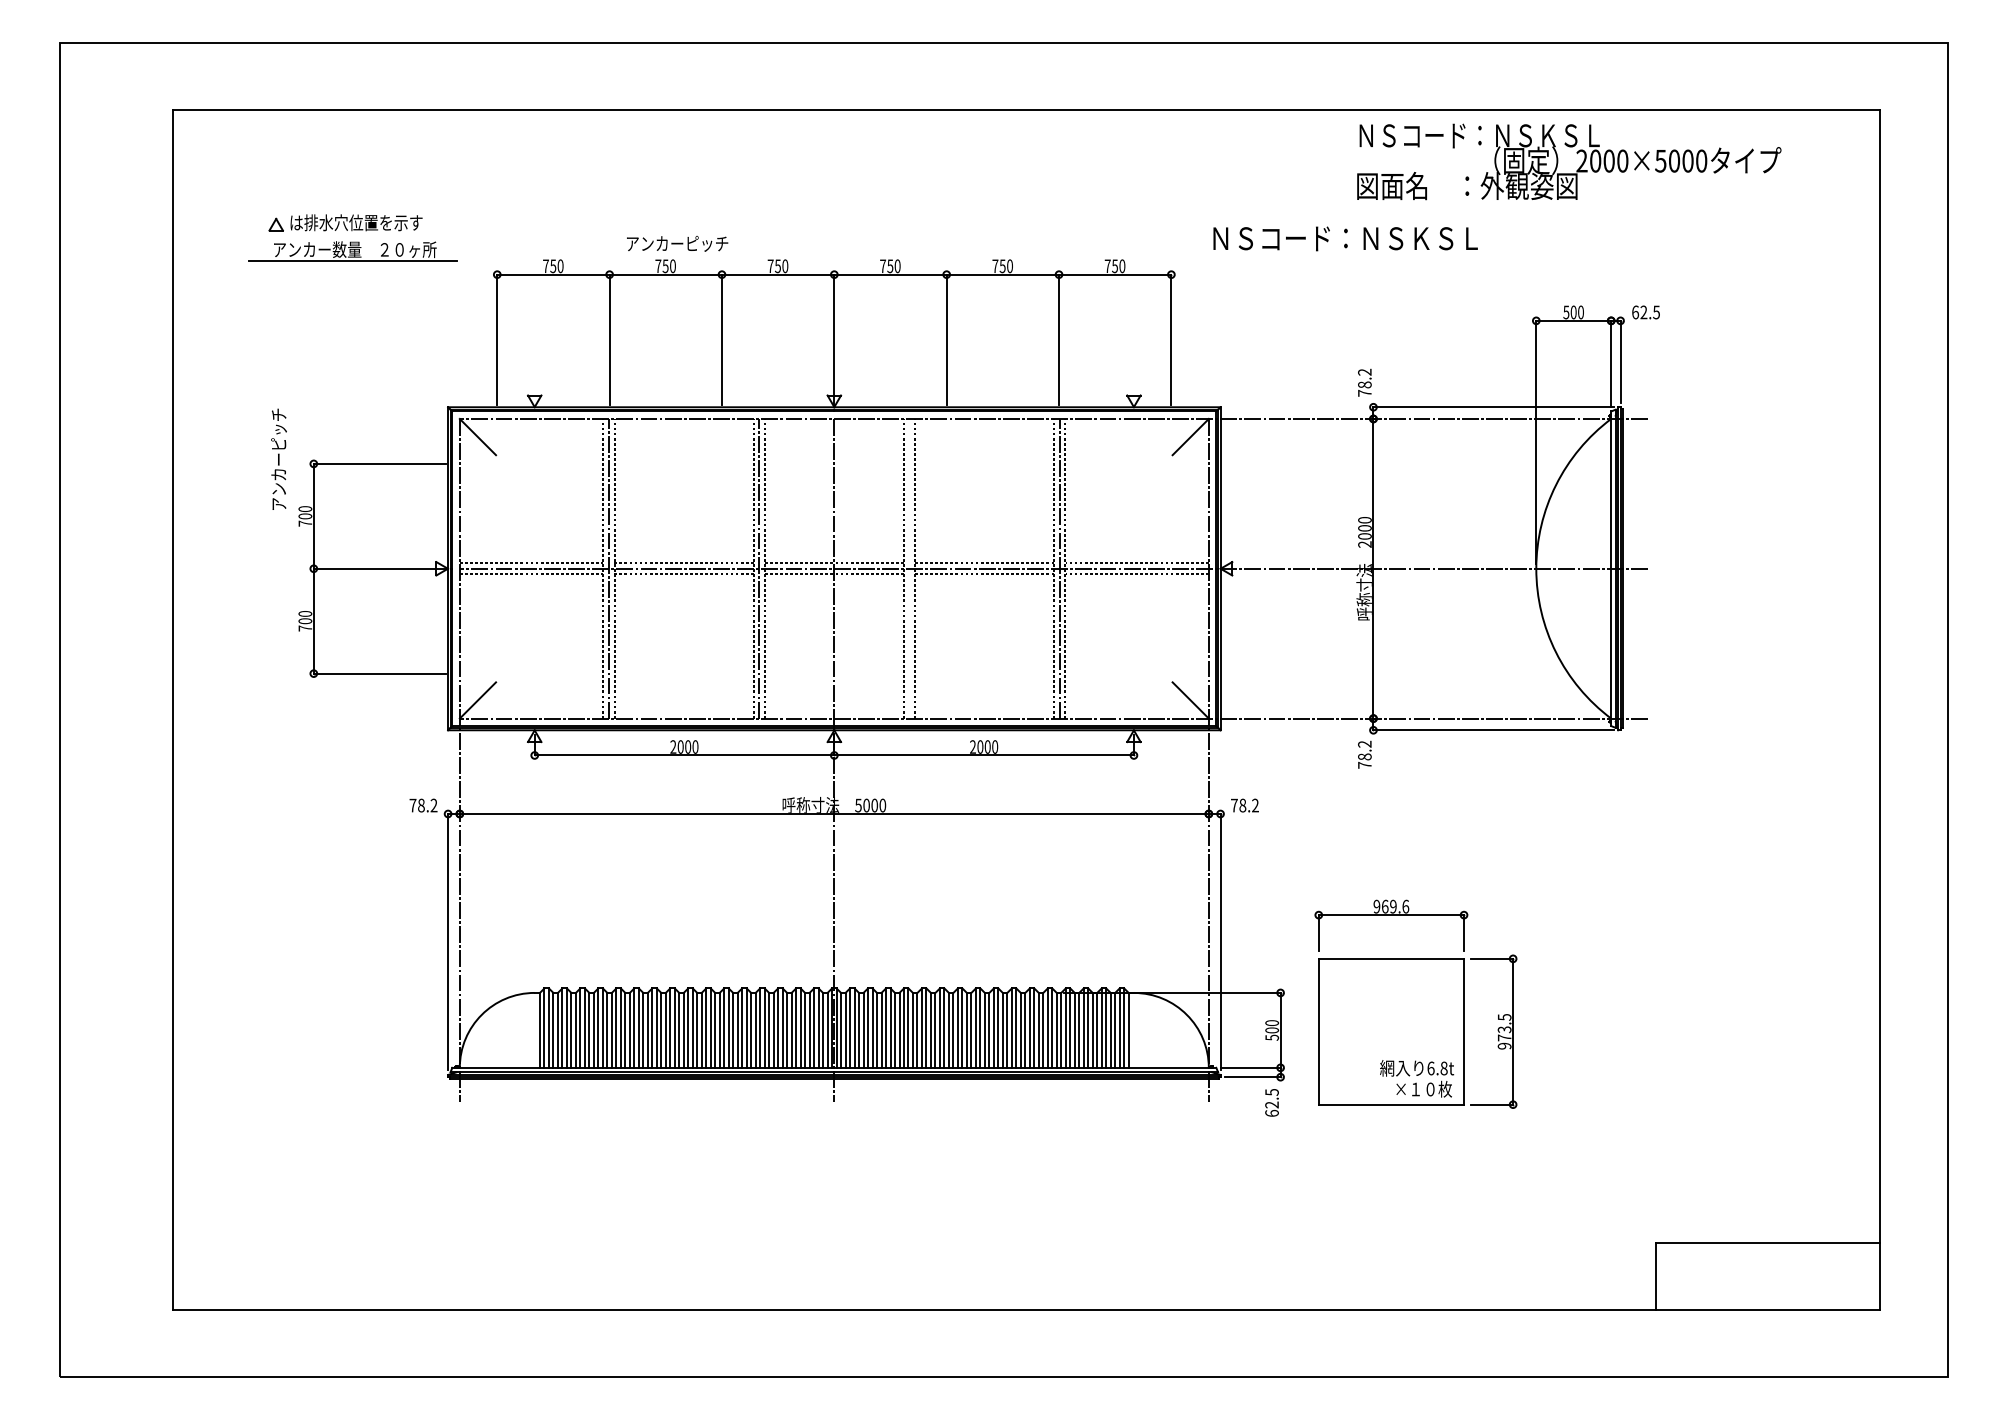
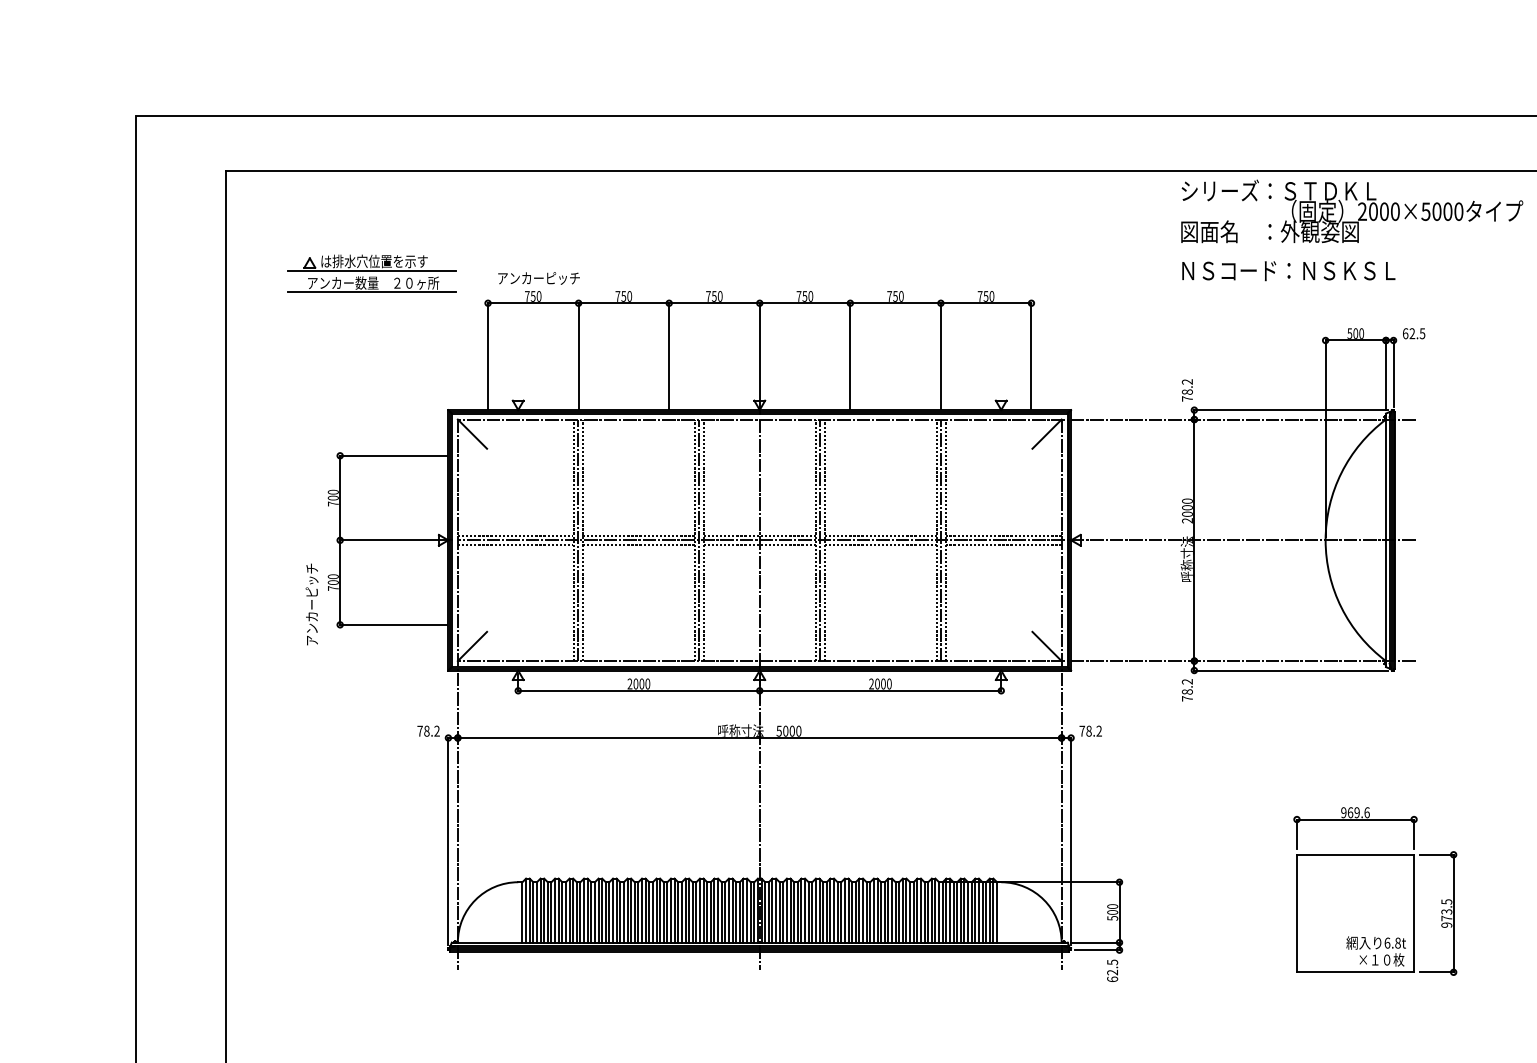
text: (1478, 134) -> (1279, 190), ＮＳコード：ＮＳＫＳＬ -> シリーズ：ＳＴＤＫＬ
line: (352, 234) -> (371, 270), added
text: (1345, 238) -> (1288, 270), moved
text: (677, 243) -> (539, 278), moved
text: (278, 458) -> (311, 603), moved
line: (909, 568) -> (820, 540), added
part: (1415, 1003) -> (1374, 890), moved

